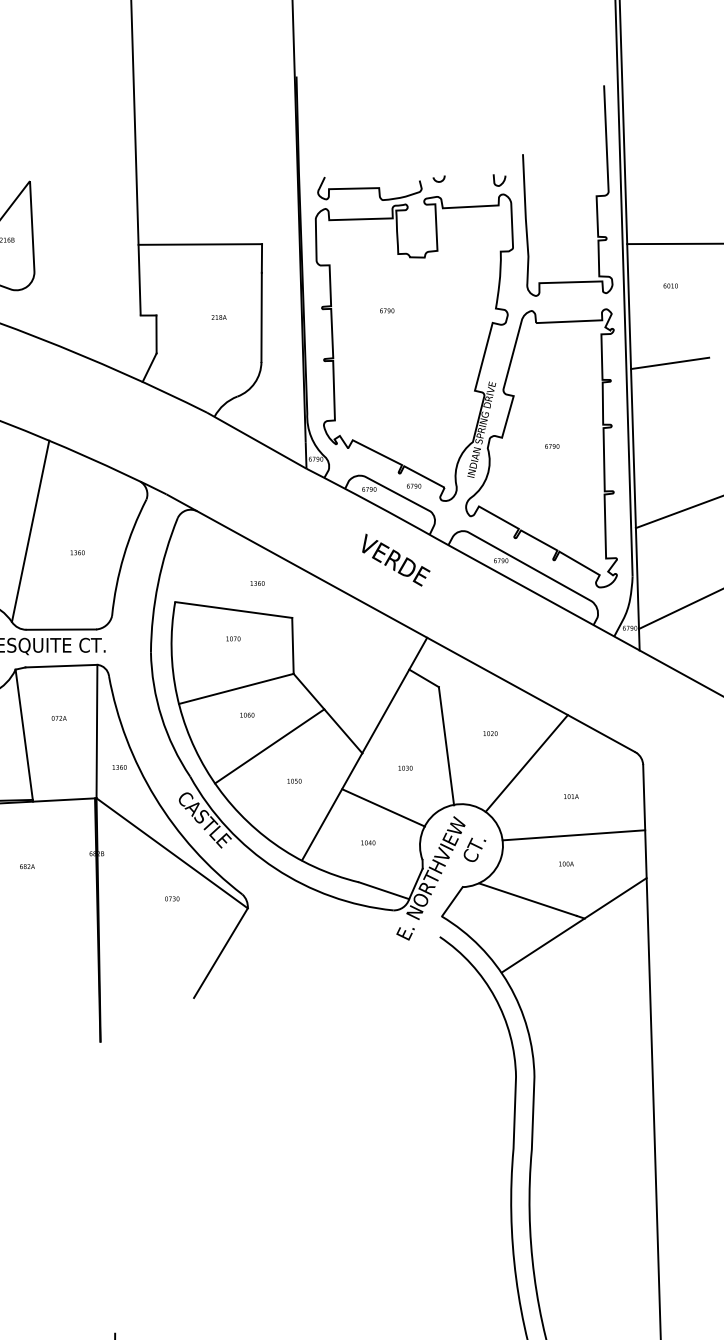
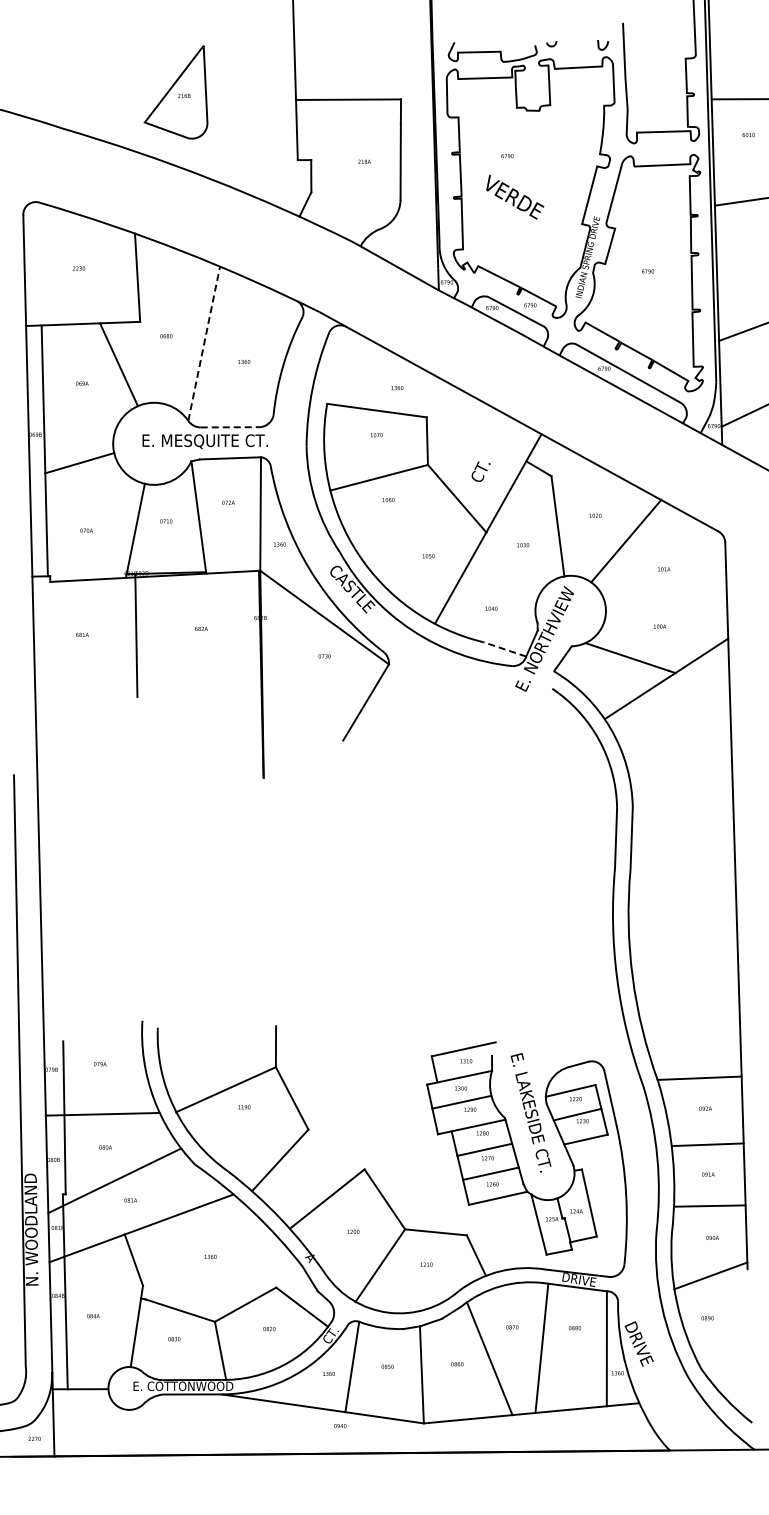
line: (30, 531) -> (204, 343), solid -> dashed
text: (396, 559) -> (515, 196), moved
line: (61, 629) -> (230, 427), solid -> dashed
line: (269, 746) -> (407, 526), removed
line: (383, 807) -> (504, 578), removed
line: (572, 834) -> (665, 601), removed
text: (474, 849) -> (480, 471), moved
line: (383, 890) -> (504, 649), solid -> dashed

